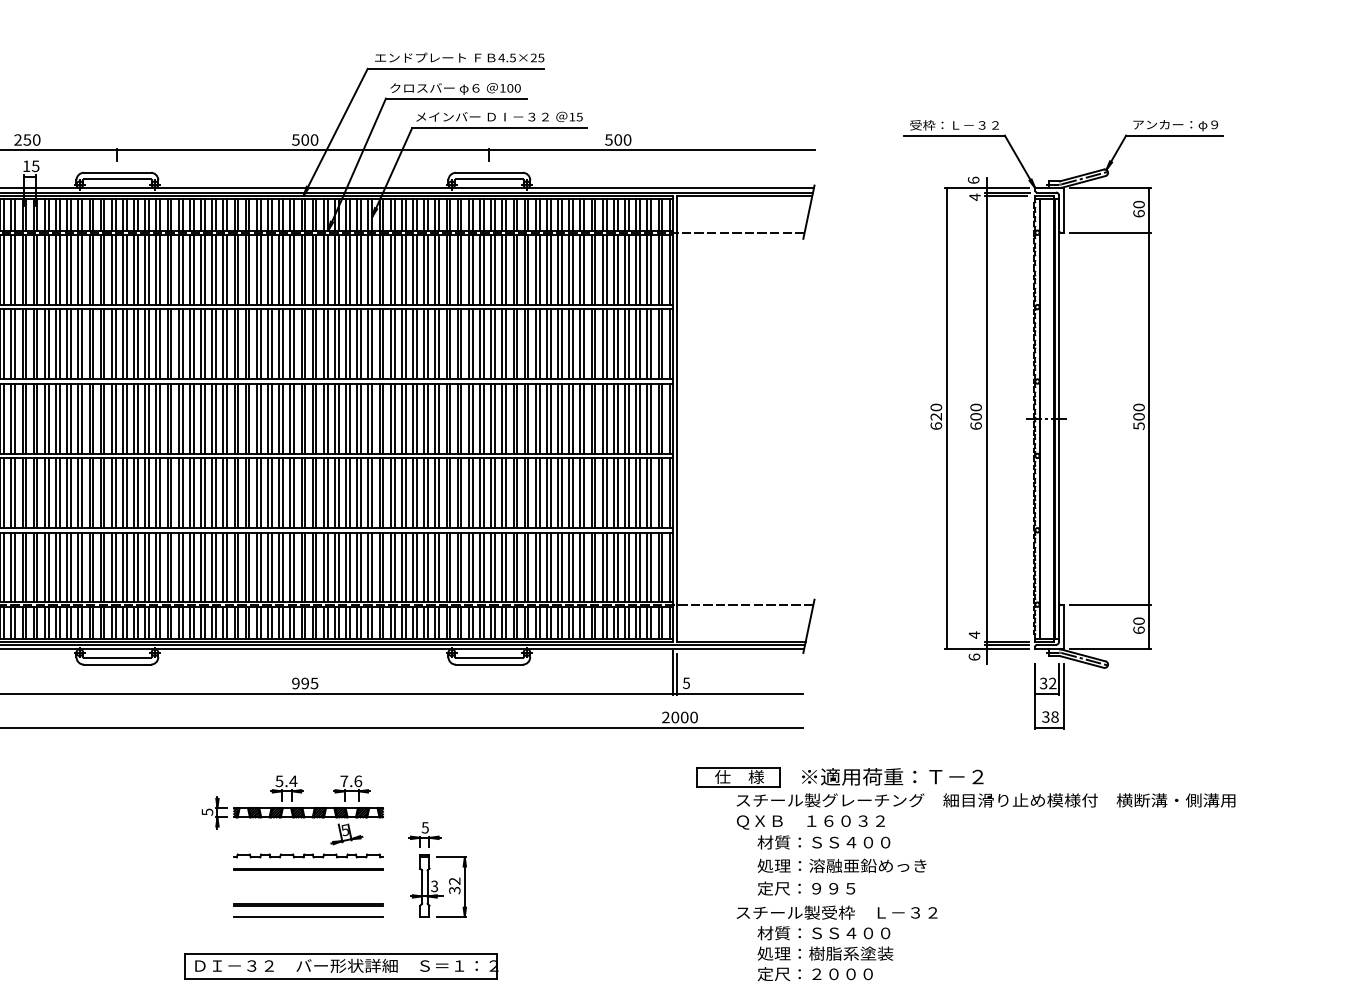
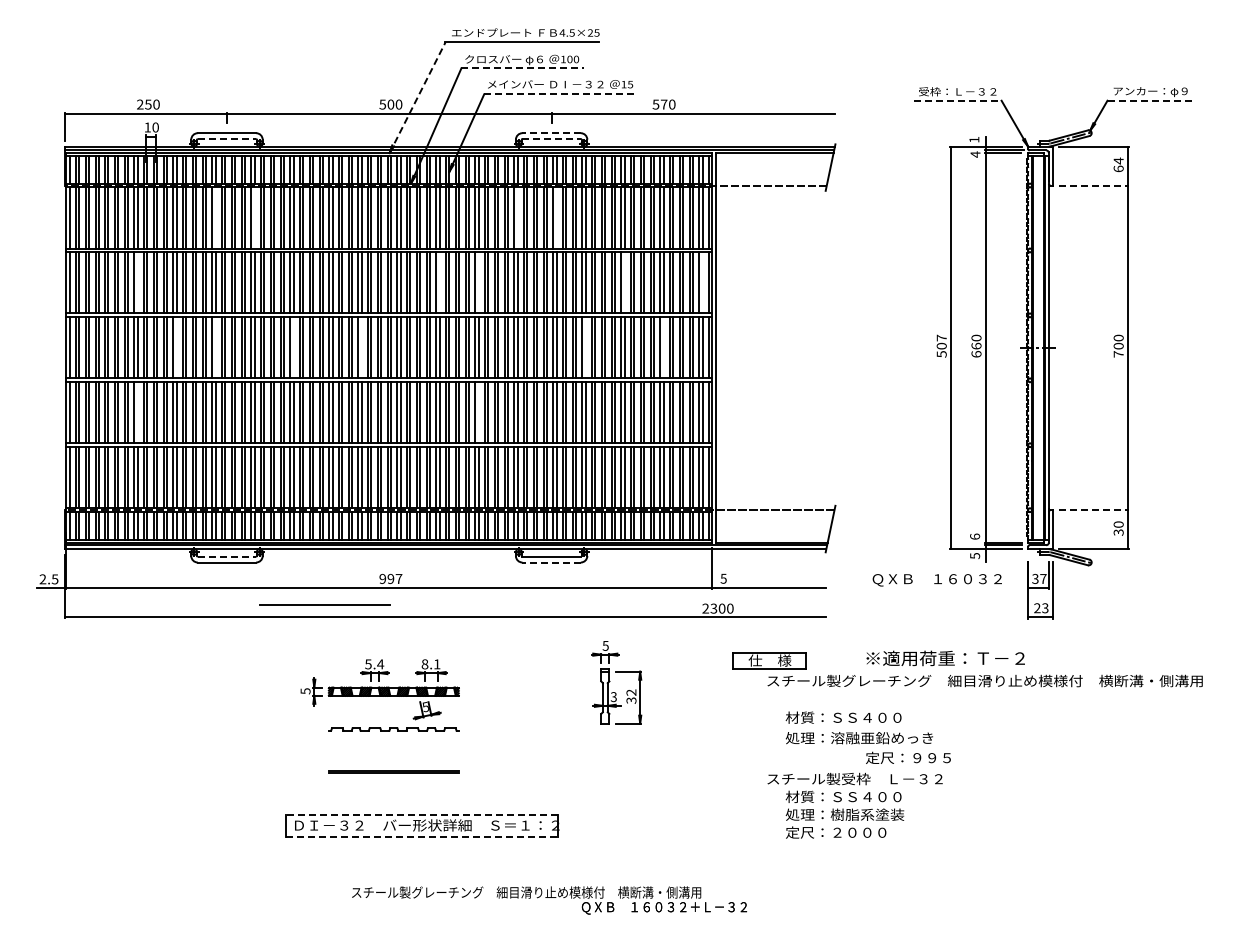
line: (457, 98) -> (523, 68), solid -> dashed
line: (500, 128) -> (561, 94), solid -> dashed
line: (335, 131) -> (417, 97), solid -> dashed
line: (954, 135) -> (957, 100), solid -> dashed
line: (1175, 135) -> (1150, 100), solid -> dashed
text: (617, 139) -> (663, 104), 500 -> 570
text: (35, 166) -> (155, 127), 15 -> 10
line: (489, 173) -> (551, 133), solid -> dashed
line: (117, 179) -> (227, 139), solid -> dashed
line: (490, 179) -> (552, 139), solid -> dashed
text: (973, 179) -> (974, 139), 6 -> 1
text: (1138, 204) -> (1118, 160), 60 -> 64
line: (1111, 232) -> (1094, 185), solid -> dashed
line: (104, 269) -> (215, 217), removed
line: (148, 269) -> (254, 217), removed
line: (450, 269) -> (517, 217), removed
line: (494, 269) -> (556, 217), removed
line: (14, 343) -> (137, 282), removed
line: (360, 343) -> (439, 282), removed
line: (405, 343) -> (478, 282), removed
line: (572, 343) -> (624, 282), removed
line: (662, 343) -> (702, 282), removed
text: (936, 416) -> (941, 345), 620 -> 507
text: (976, 416) -> (976, 345), 600 -> 660
line: (59, 418) -> (176, 347), removed
line: (104, 418) -> (215, 347), removed
line: (193, 418) -> (293, 347), removed
line: (271, 418) -> (361, 347), removed
line: (528, 418) -> (585, 347), removed
line: (617, 418) -> (663, 347), removed
text: (1138, 426) -> (1118, 354), 500 -> 700
line: (14, 492) -> (137, 412), removed
line: (405, 492) -> (478, 412), removed
line: (1111, 605) -> (1094, 510), solid -> dashed
text: (1138, 630) -> (1118, 532), 60 -> 30
text: (974, 634) -> (975, 536), 4 -> 6
text: (974, 656) -> (975, 555), 6 -> 5
line: (117, 657) -> (227, 556), solid -> dashed
line: (489, 664) -> (551, 562), solid -> dashed
line: (677, 674) -> (715, 571), removed
text: (313, 682) -> (398, 578), 995 -> 997
text: (1052, 682) -> (1043, 578), 32 -> 37
text: (674, 717) -> (713, 608), 2000 -> 2300
text: (1050, 717) -> (1041, 608), 38 -> 23
text: (892, 776) -> (945, 658), moved
text: (350, 781) -> (430, 664), 7.6 -> 8.1
text: (809, 822) -> (936, 580), moved
line: (308, 868) -> (393, 740), removed
part: (430, 868) -> (610, 681), moved
text: (806, 888) -> (908, 757), moved
line: (308, 916) -> (324, 604), moved
line: (340, 954) -> (421, 815), solid -> dashed
line: (341, 978) -> (422, 836), solid -> dashed

